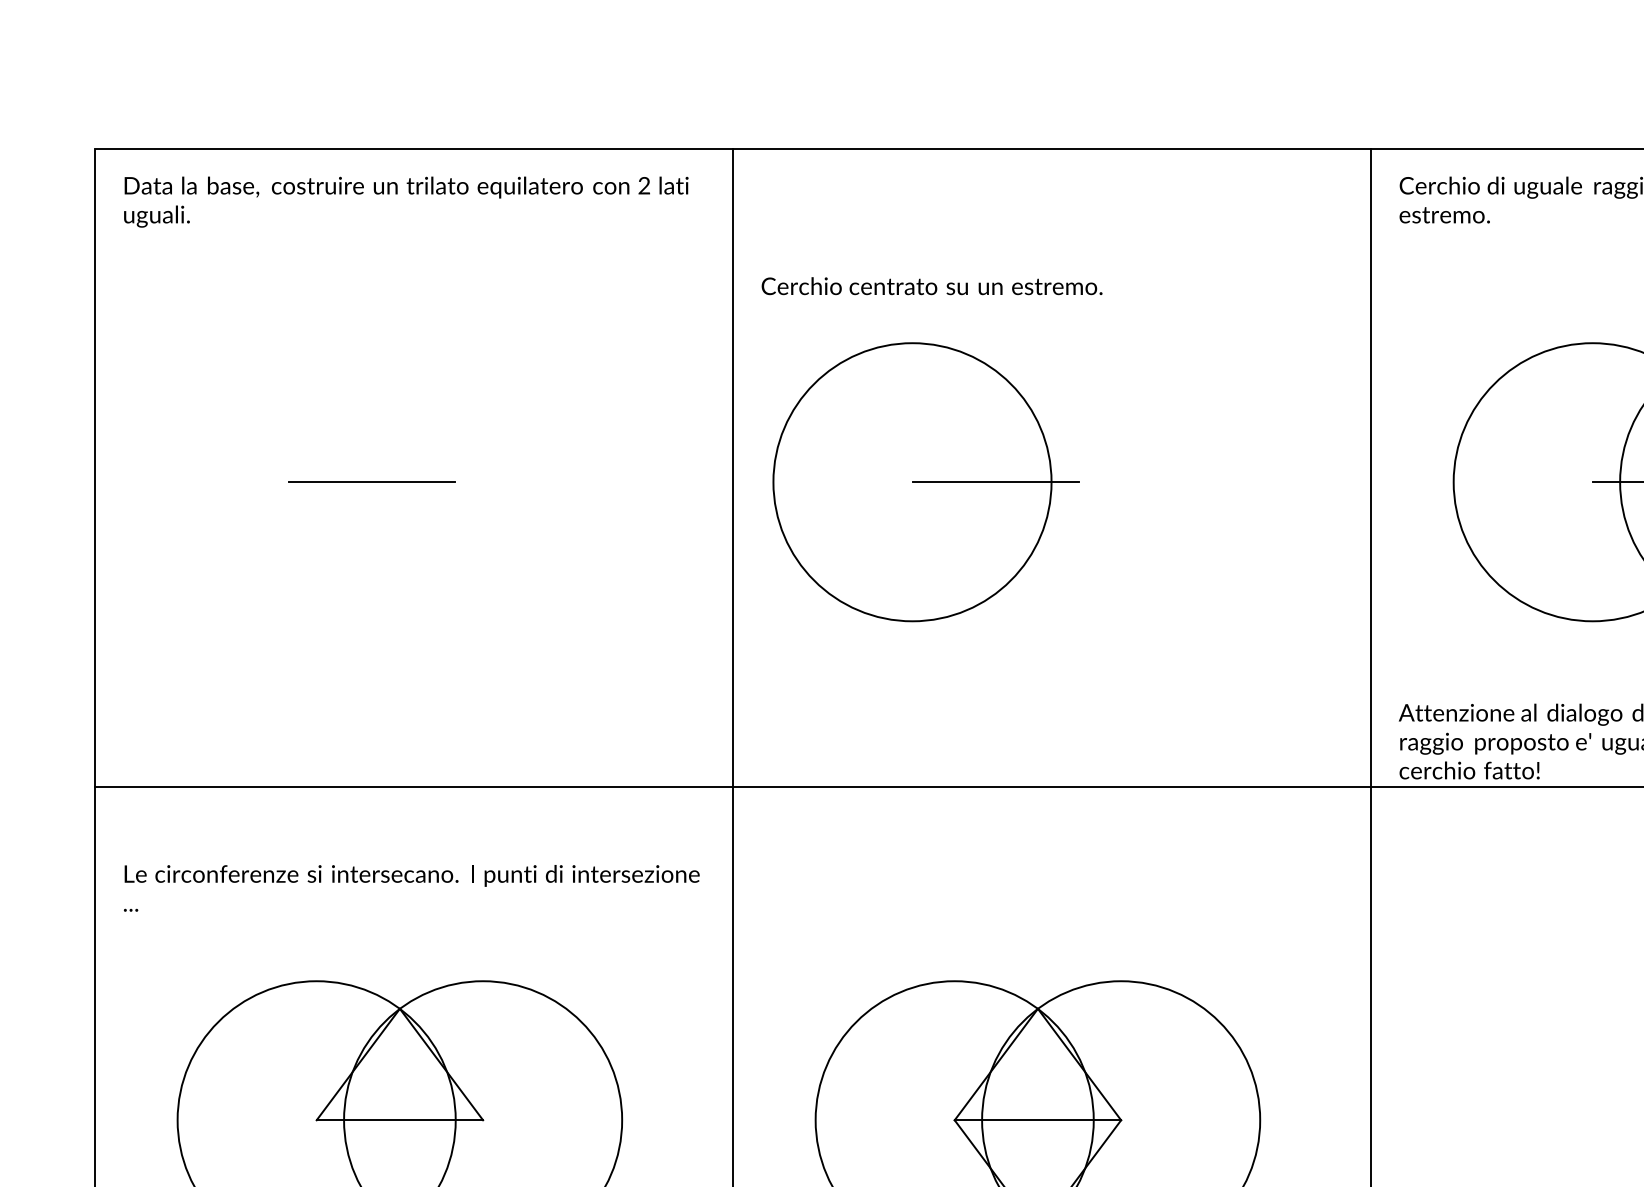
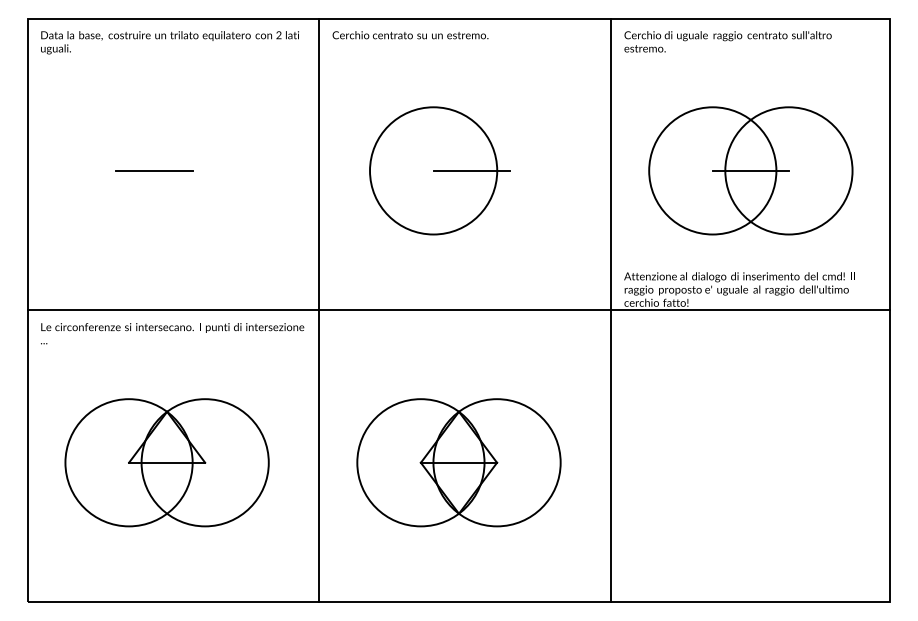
text: (931, 286) -> (410, 35), moved
part: (925, 481) -> (439, 170), moved
text: (411, 887) -> (172, 333), moved

